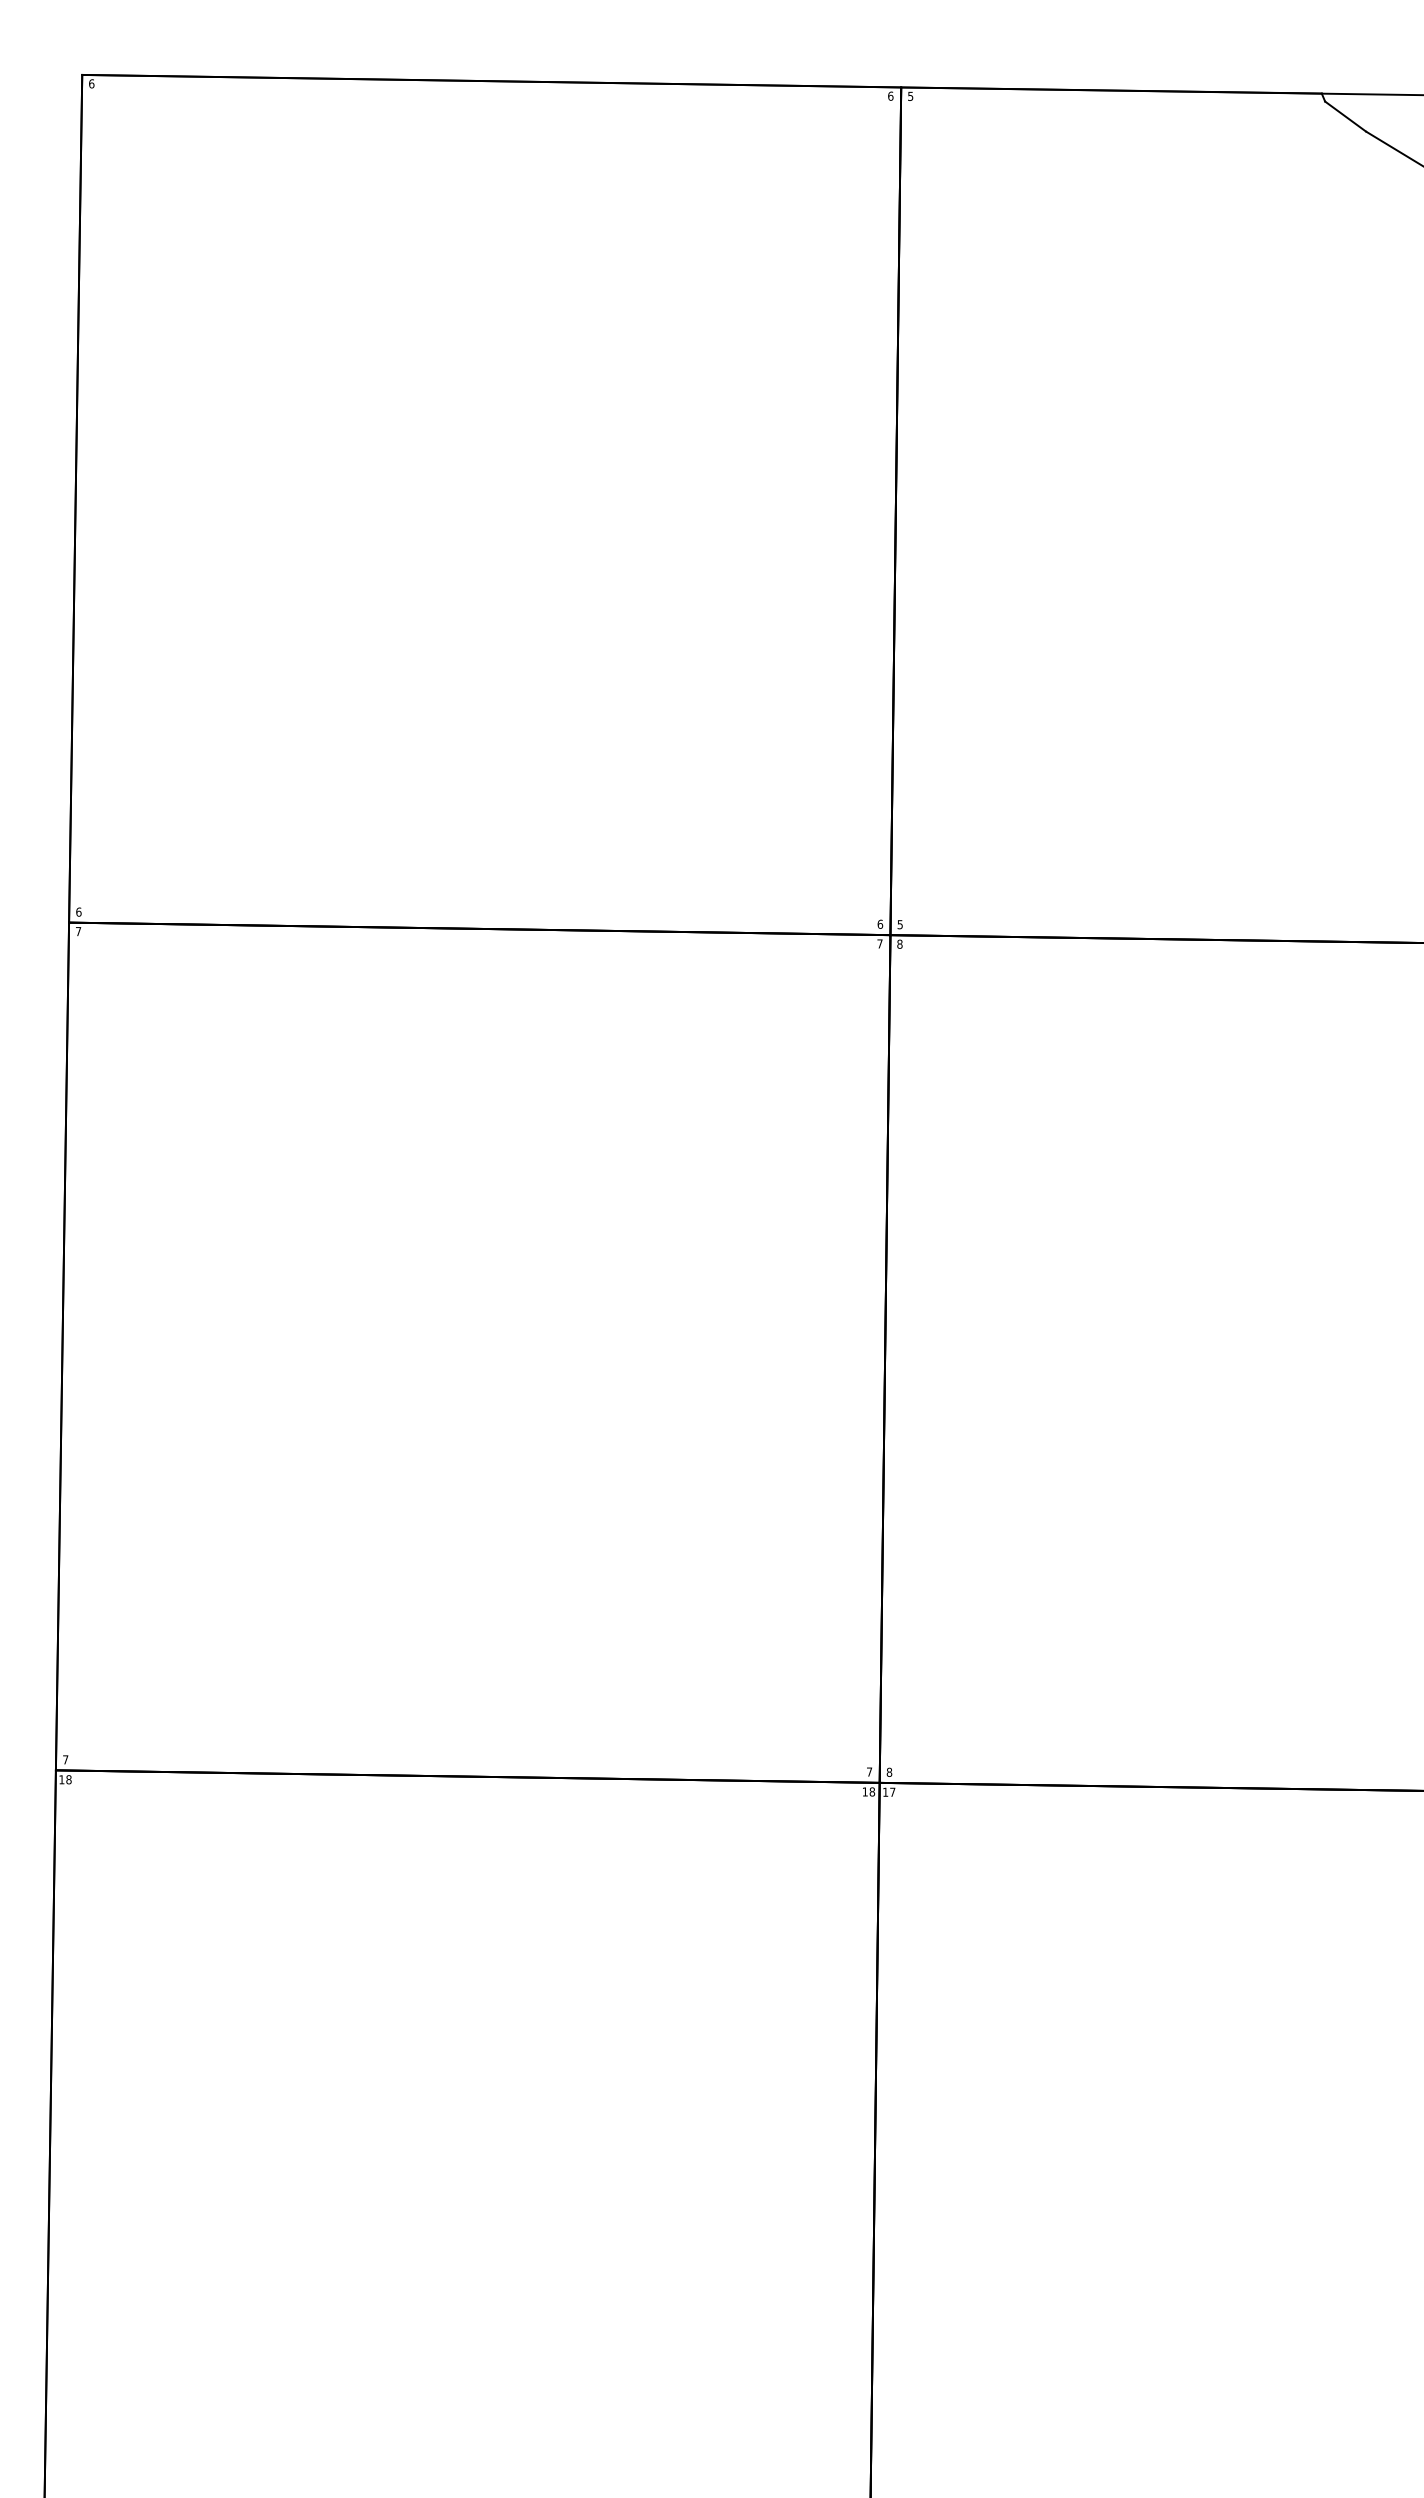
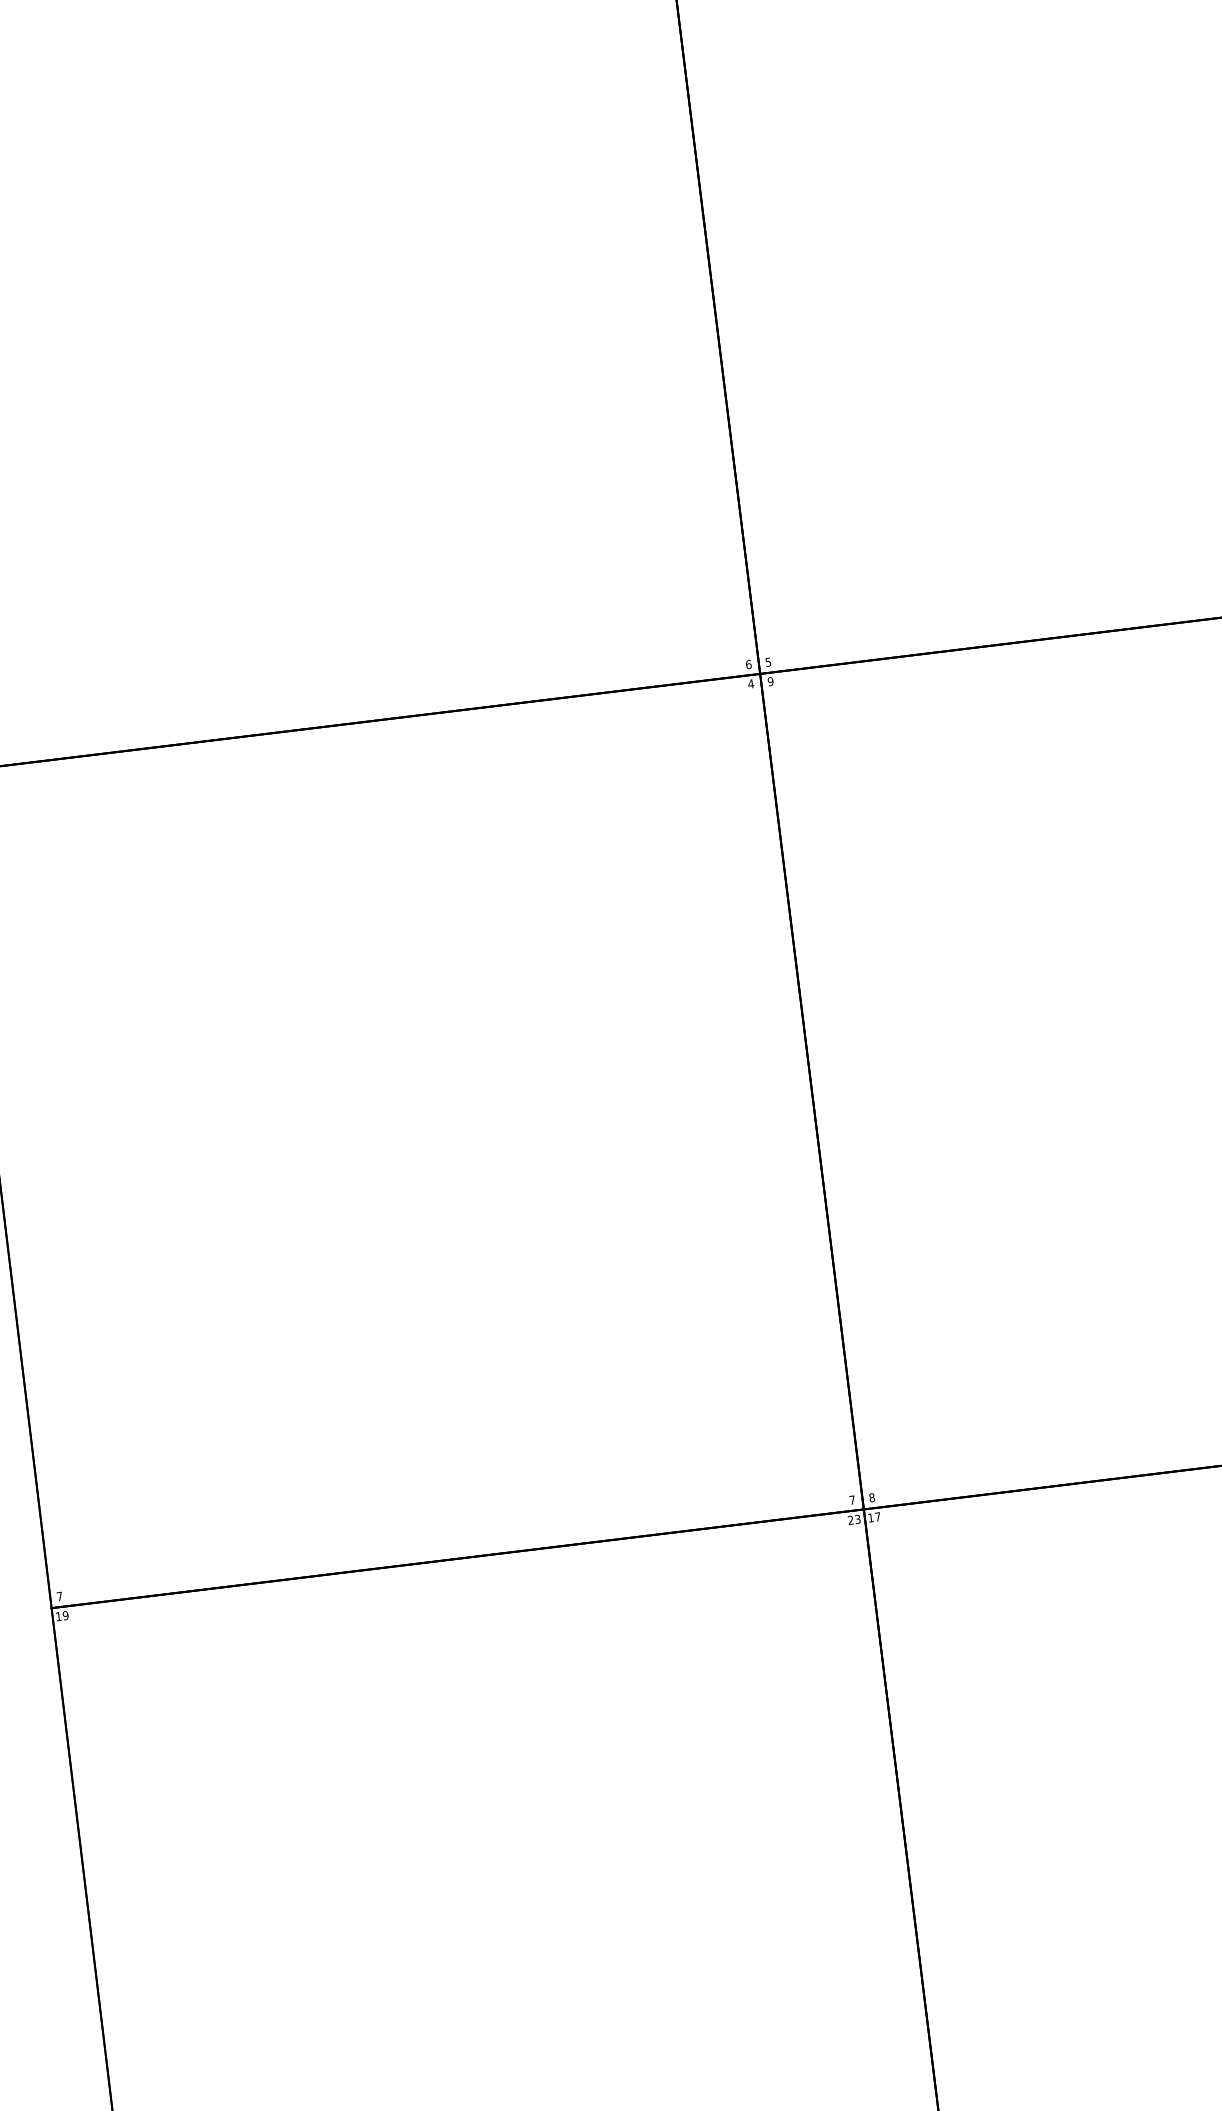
text: (879, 943) -> (750, 683), 7 -> 4
text: (899, 944) -> (770, 681), 8 -> 9
text: (68, 1779) -> (65, 1615), 18 -> 19
text: (868, 1791) -> (853, 1519), 18 -> 23

